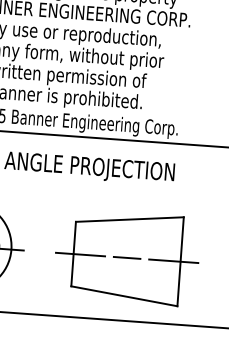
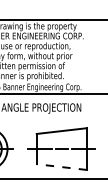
line: (123, 297) -> (61, 167), solid -> dashed

